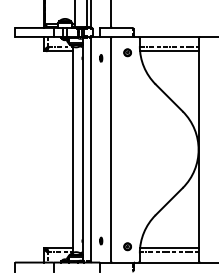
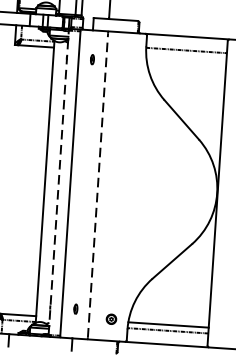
line: (169, 51) -> (186, 56), removed
part: (127, 52) -> (128, 54), removed
line: (82, 149) -> (58, 182), solid -> dashed
line: (111, 149) -> (98, 185), solid -> dashed

